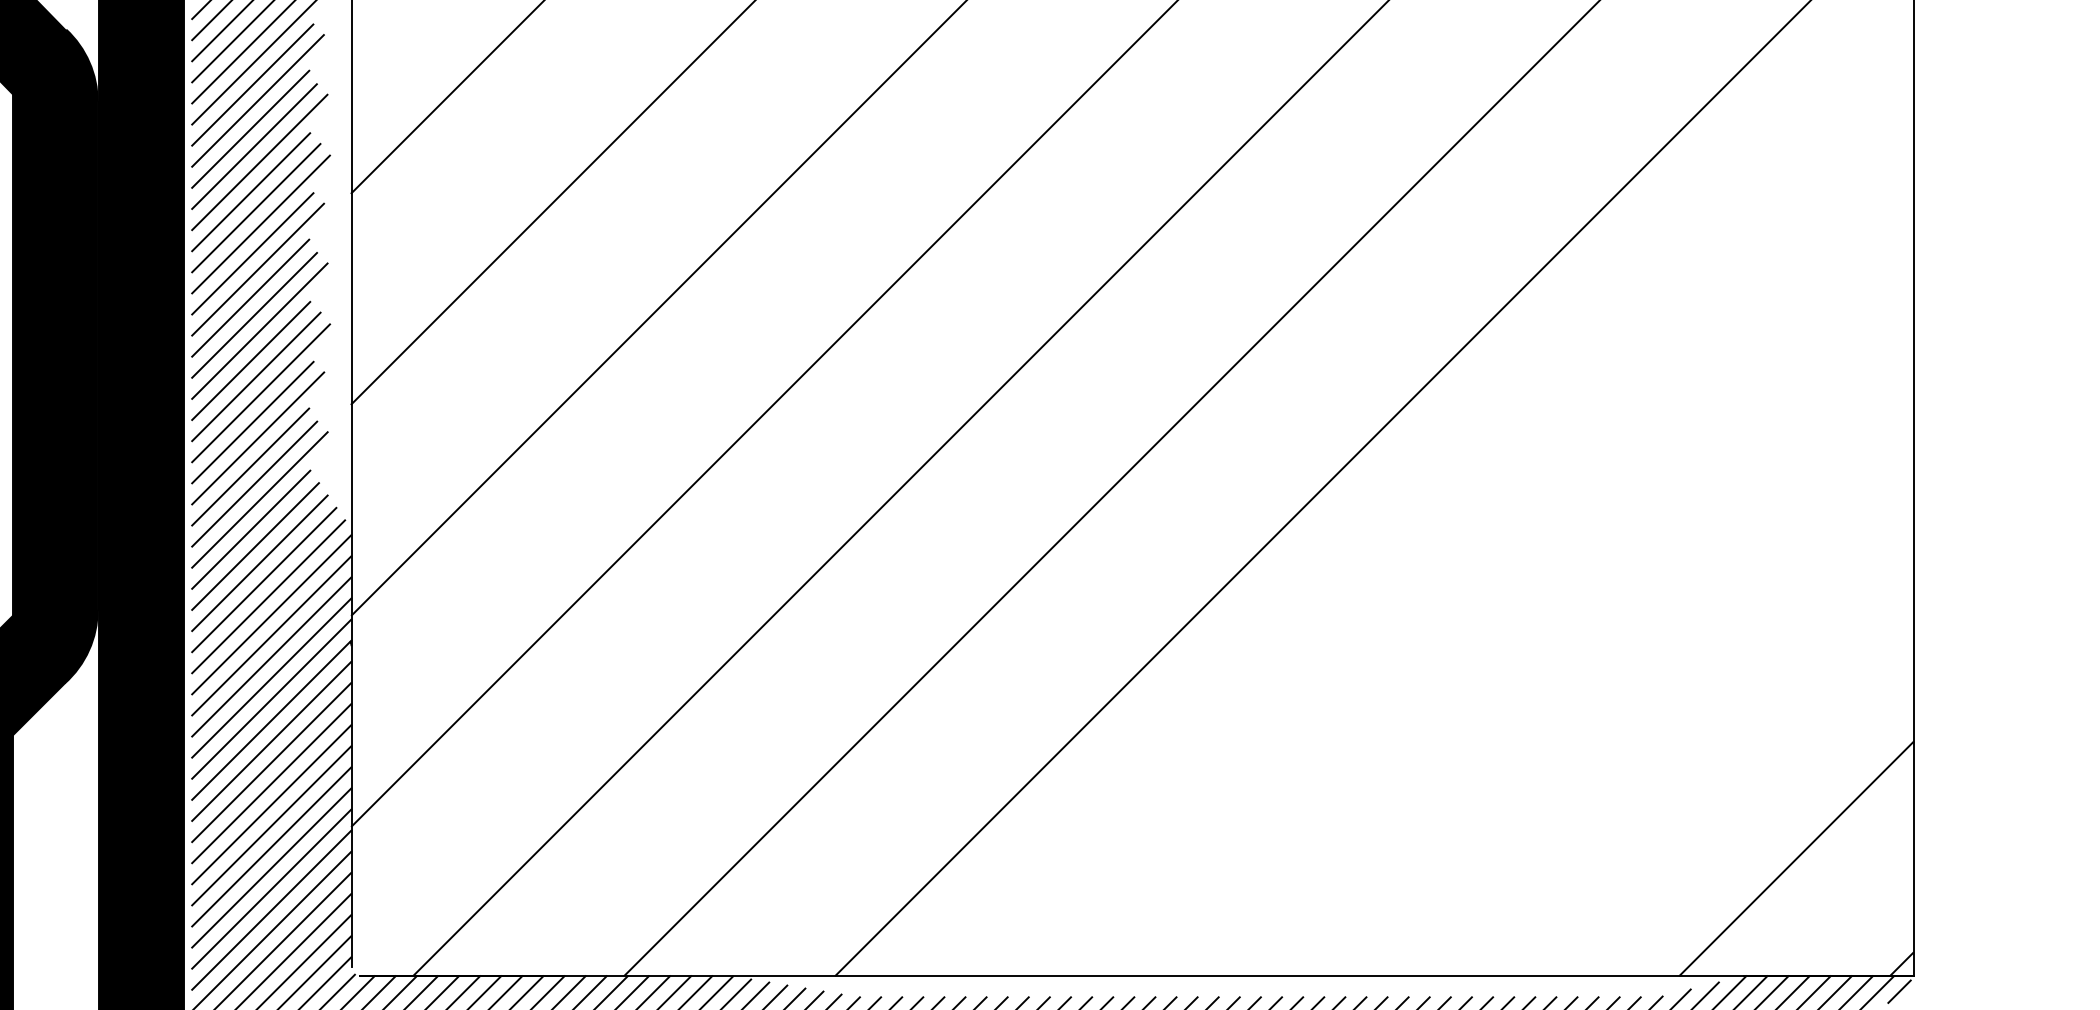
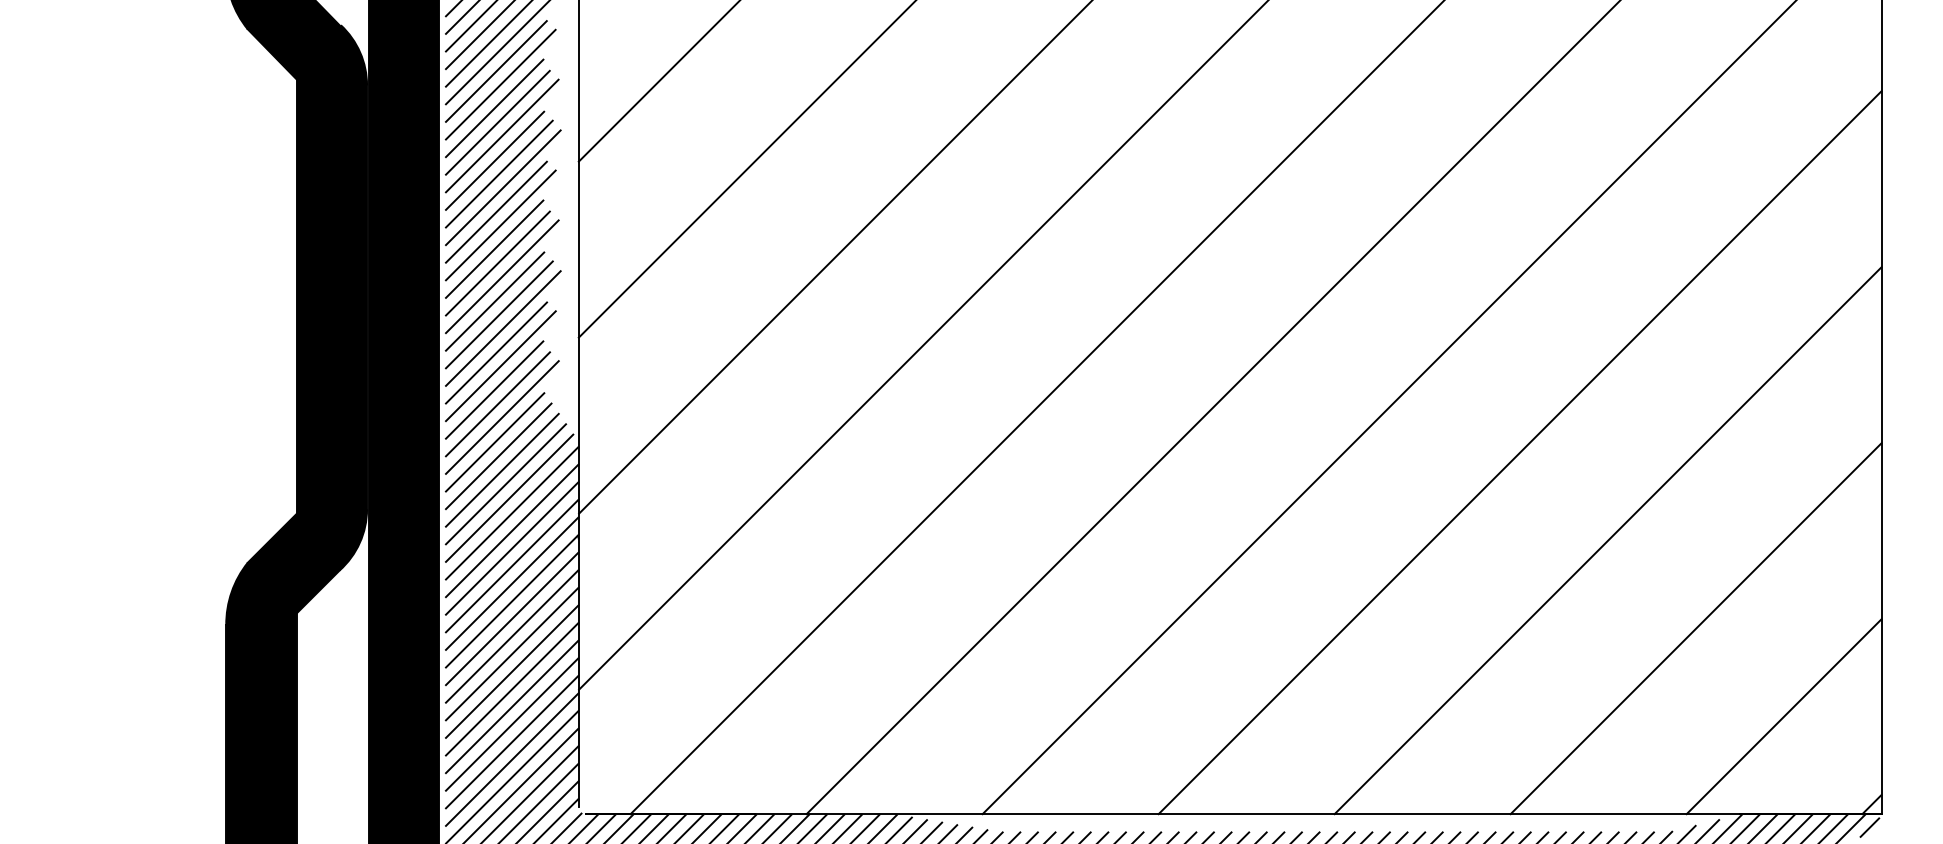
line: (1479, 541) -> (1519, 452), added
line: (1584, 647) -> (1607, 540), added
line: (1690, 752) -> (1695, 628), added

